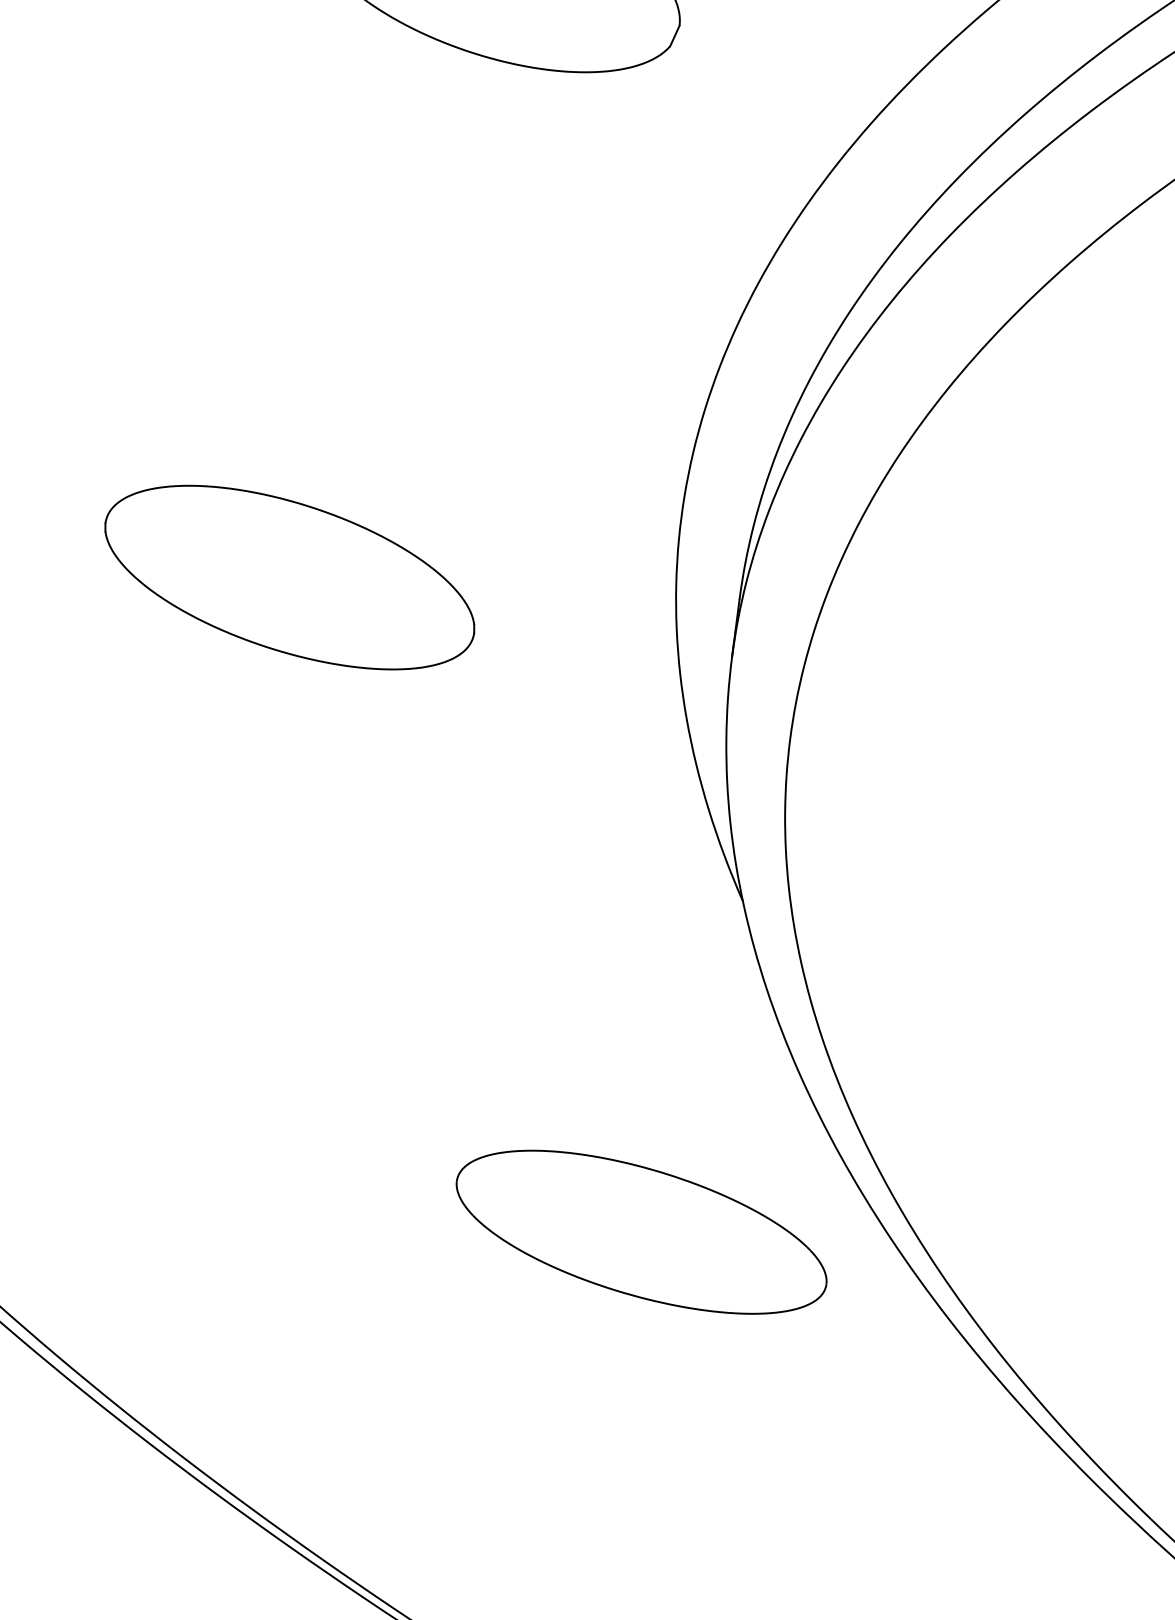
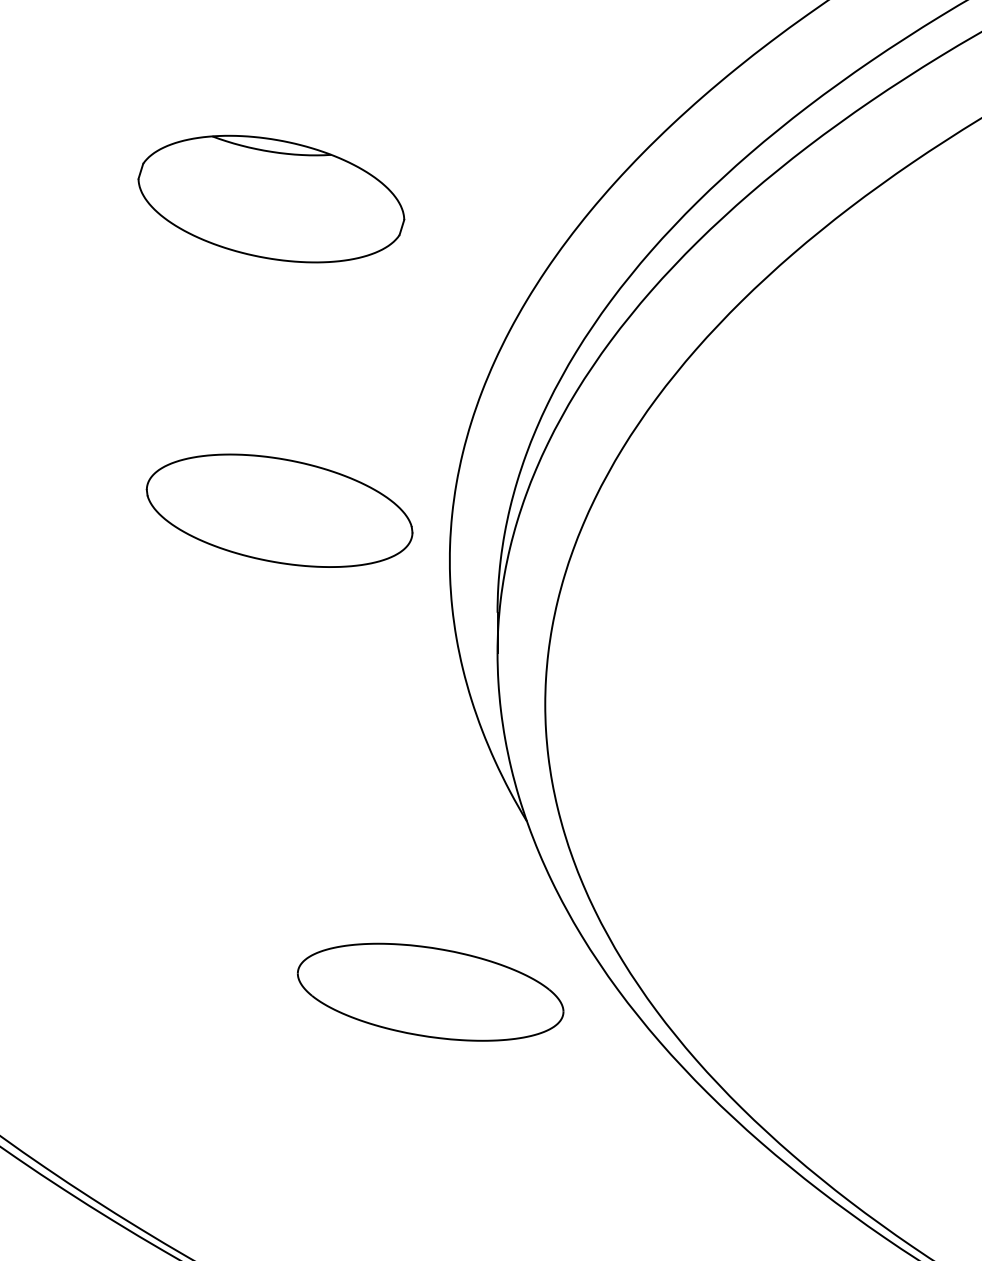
part: (289, 577) -> (279, 510), moved
part: (641, 1231) -> (430, 991), moved

